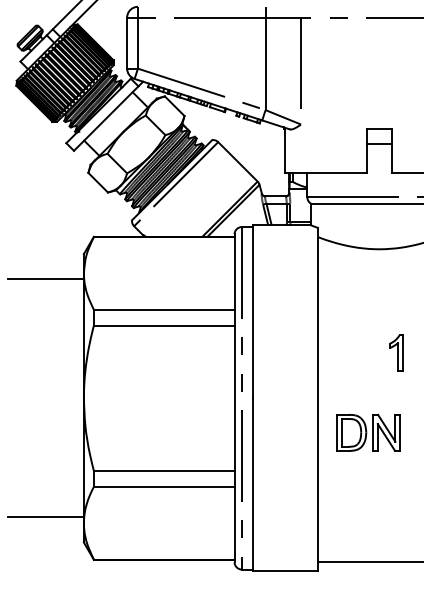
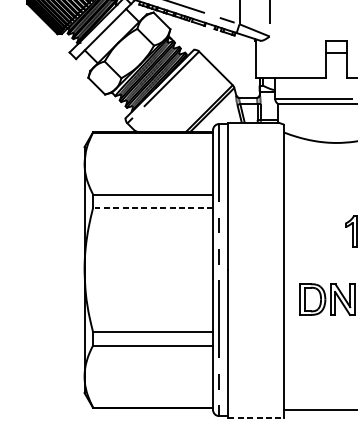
line: (45, 279) -> (51, 168), removed
line: (163, 325) -> (152, 207), solid -> dashed
line: (45, 517) -> (51, 371), removed
line: (285, 571) -> (256, 417), solid -> dashed

